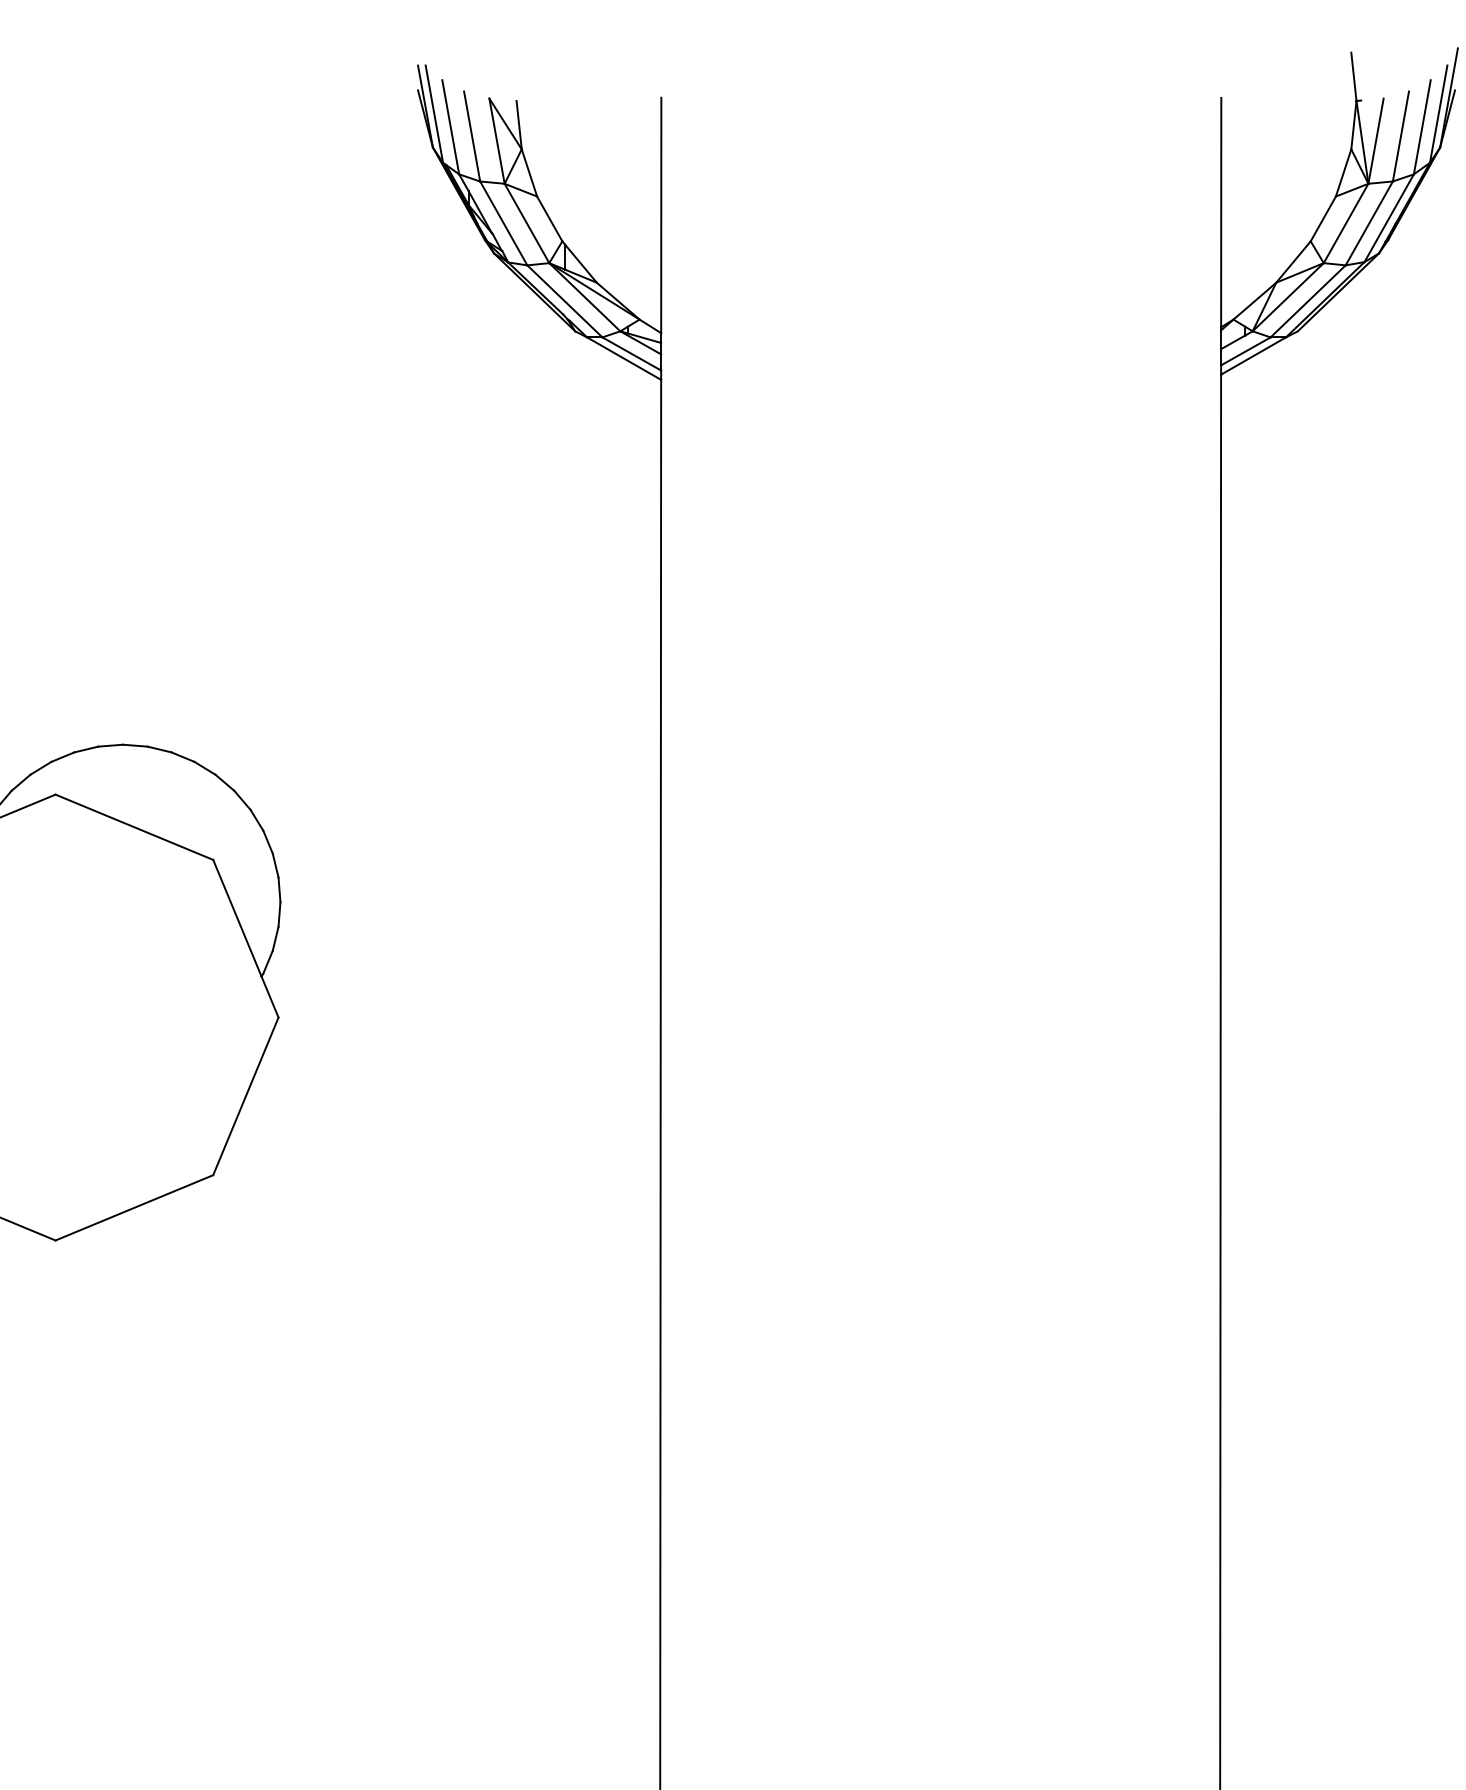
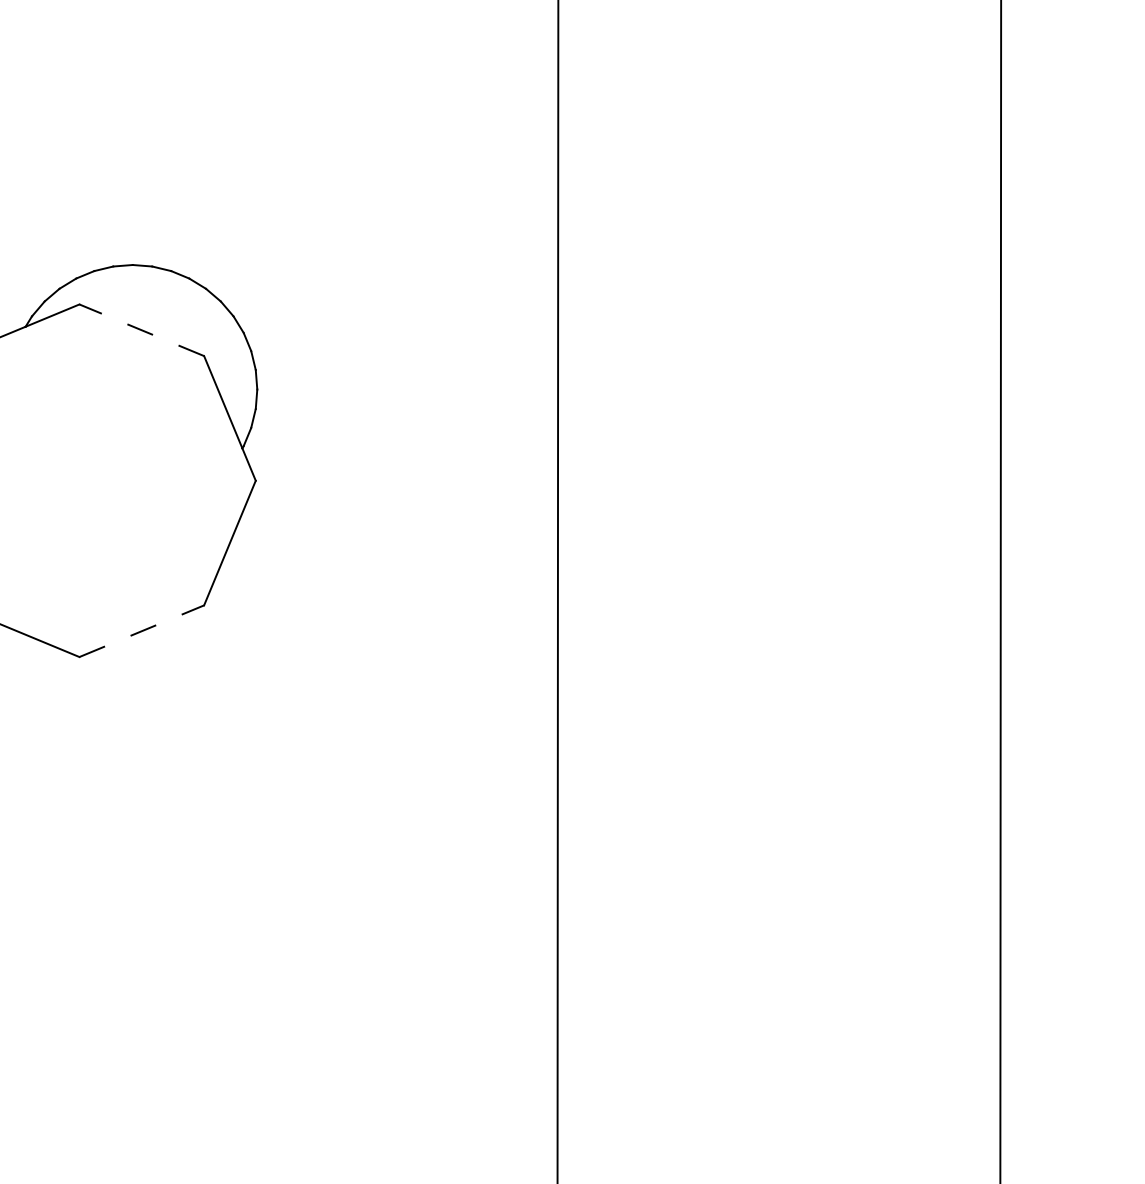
line: (133, 827) -> (141, 330), solid -> dashed
line: (134, 1207) -> (141, 630), solid -> dashed

